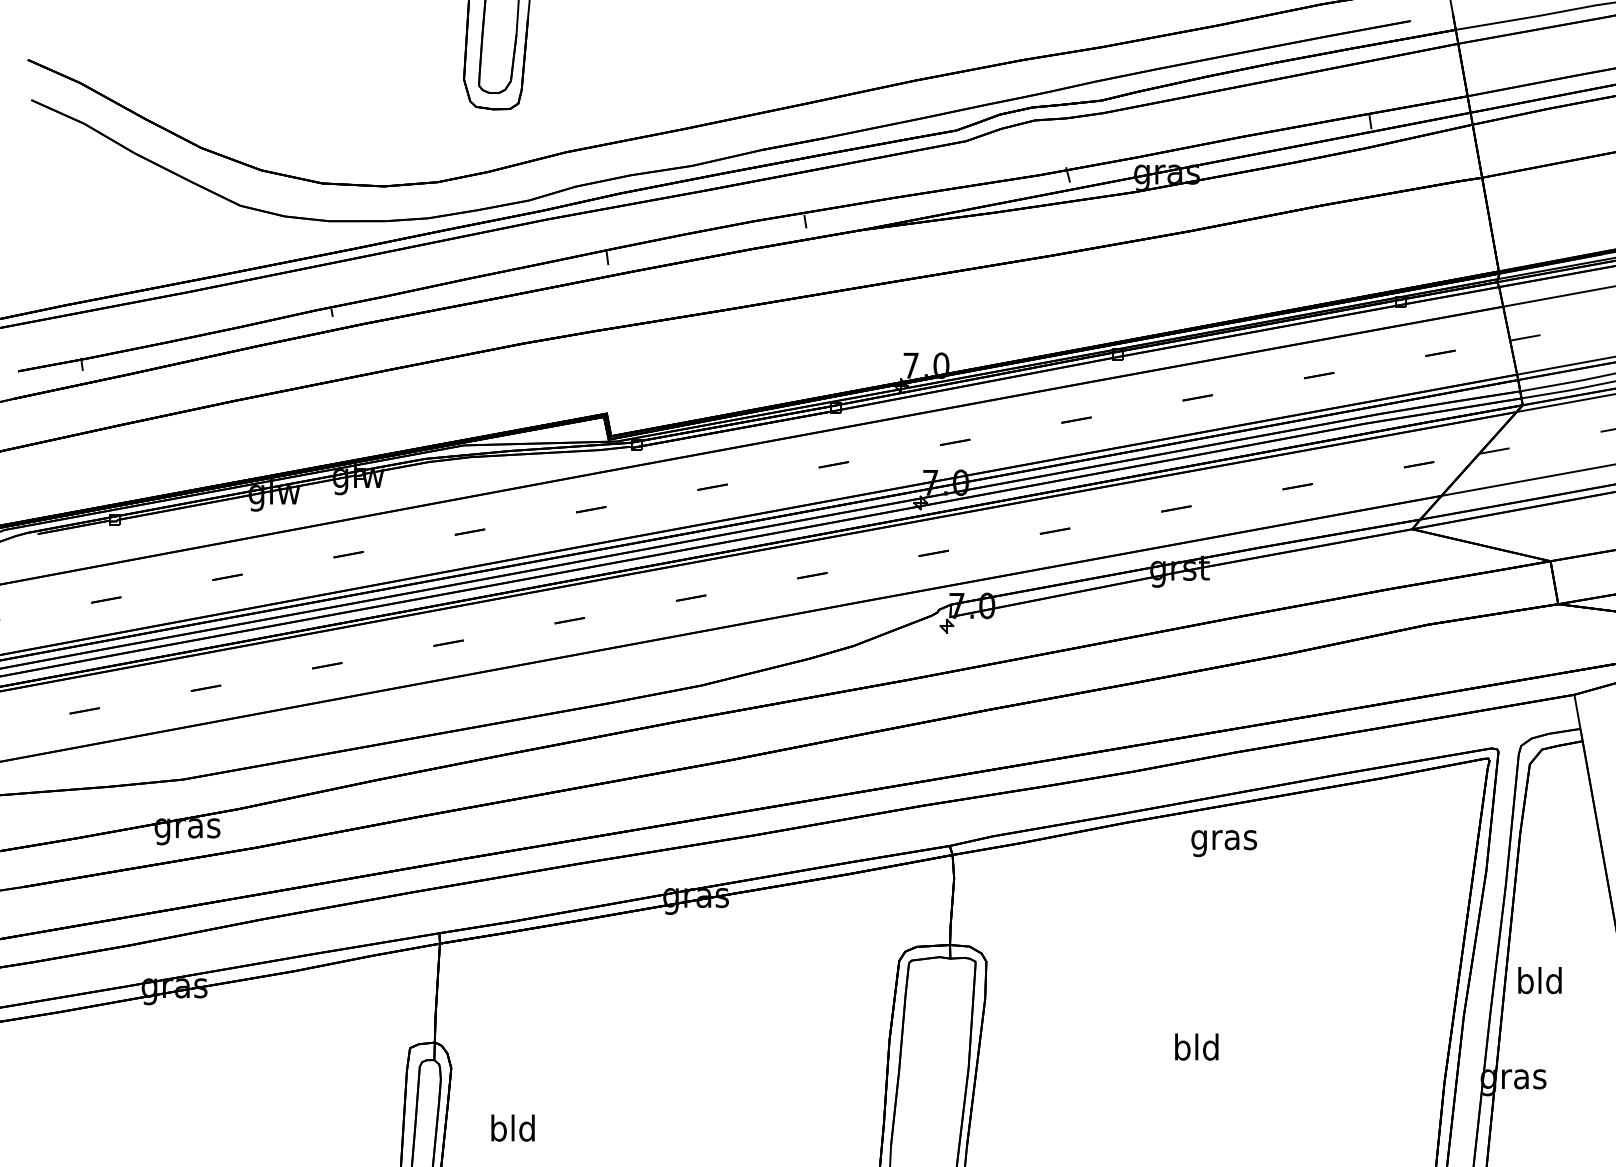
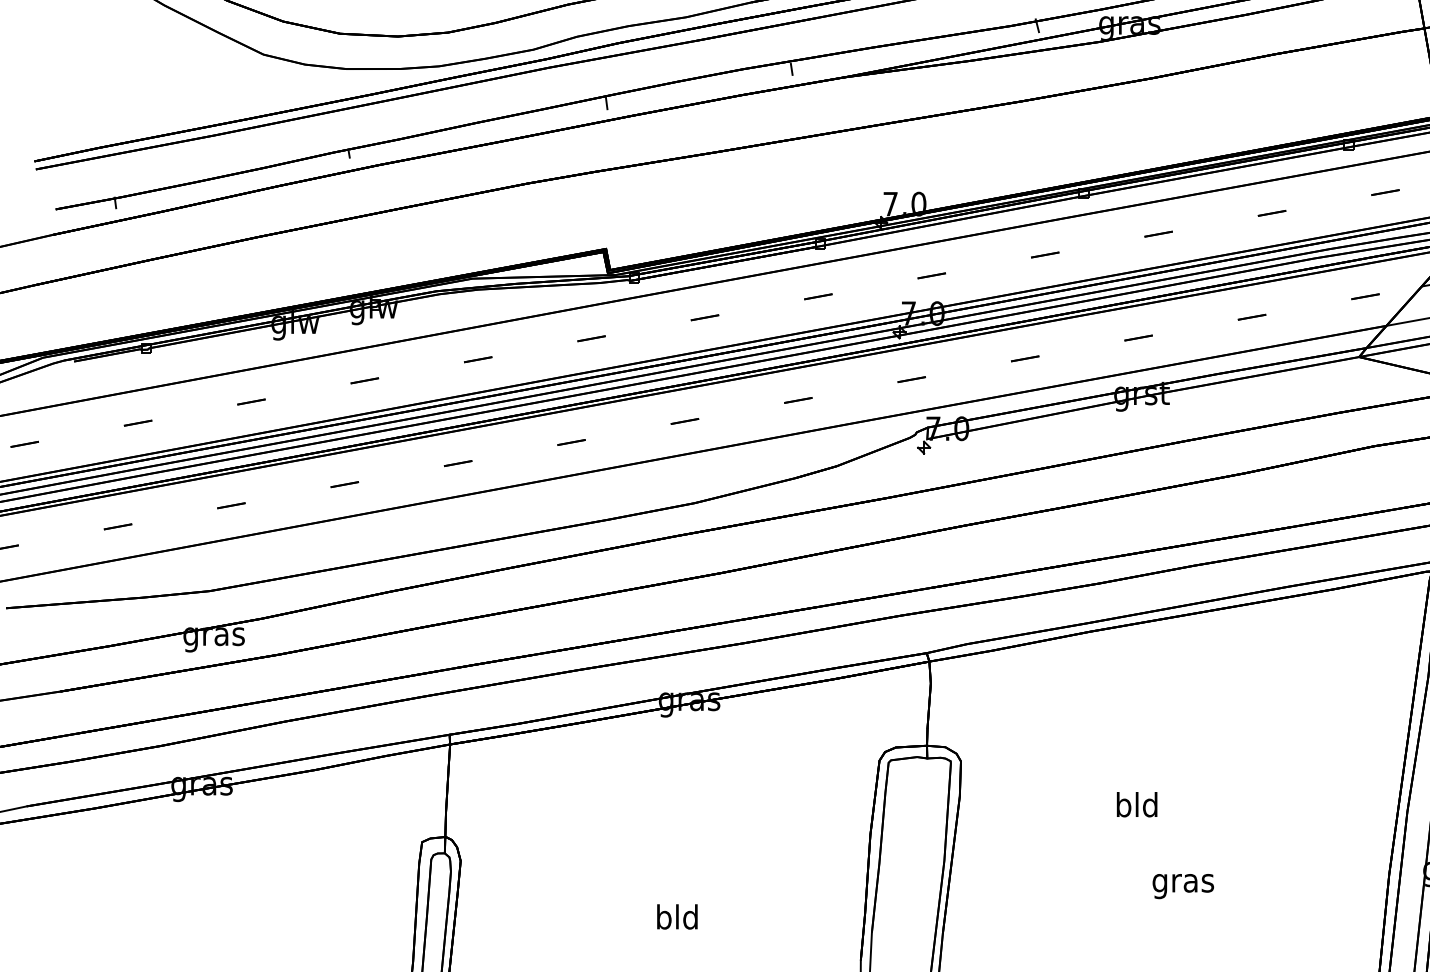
text: (1224, 843) -> (1183, 886), moved
text: (1196, 1046) -> (1136, 804), moved
text: (512, 1127) -> (676, 916), moved

